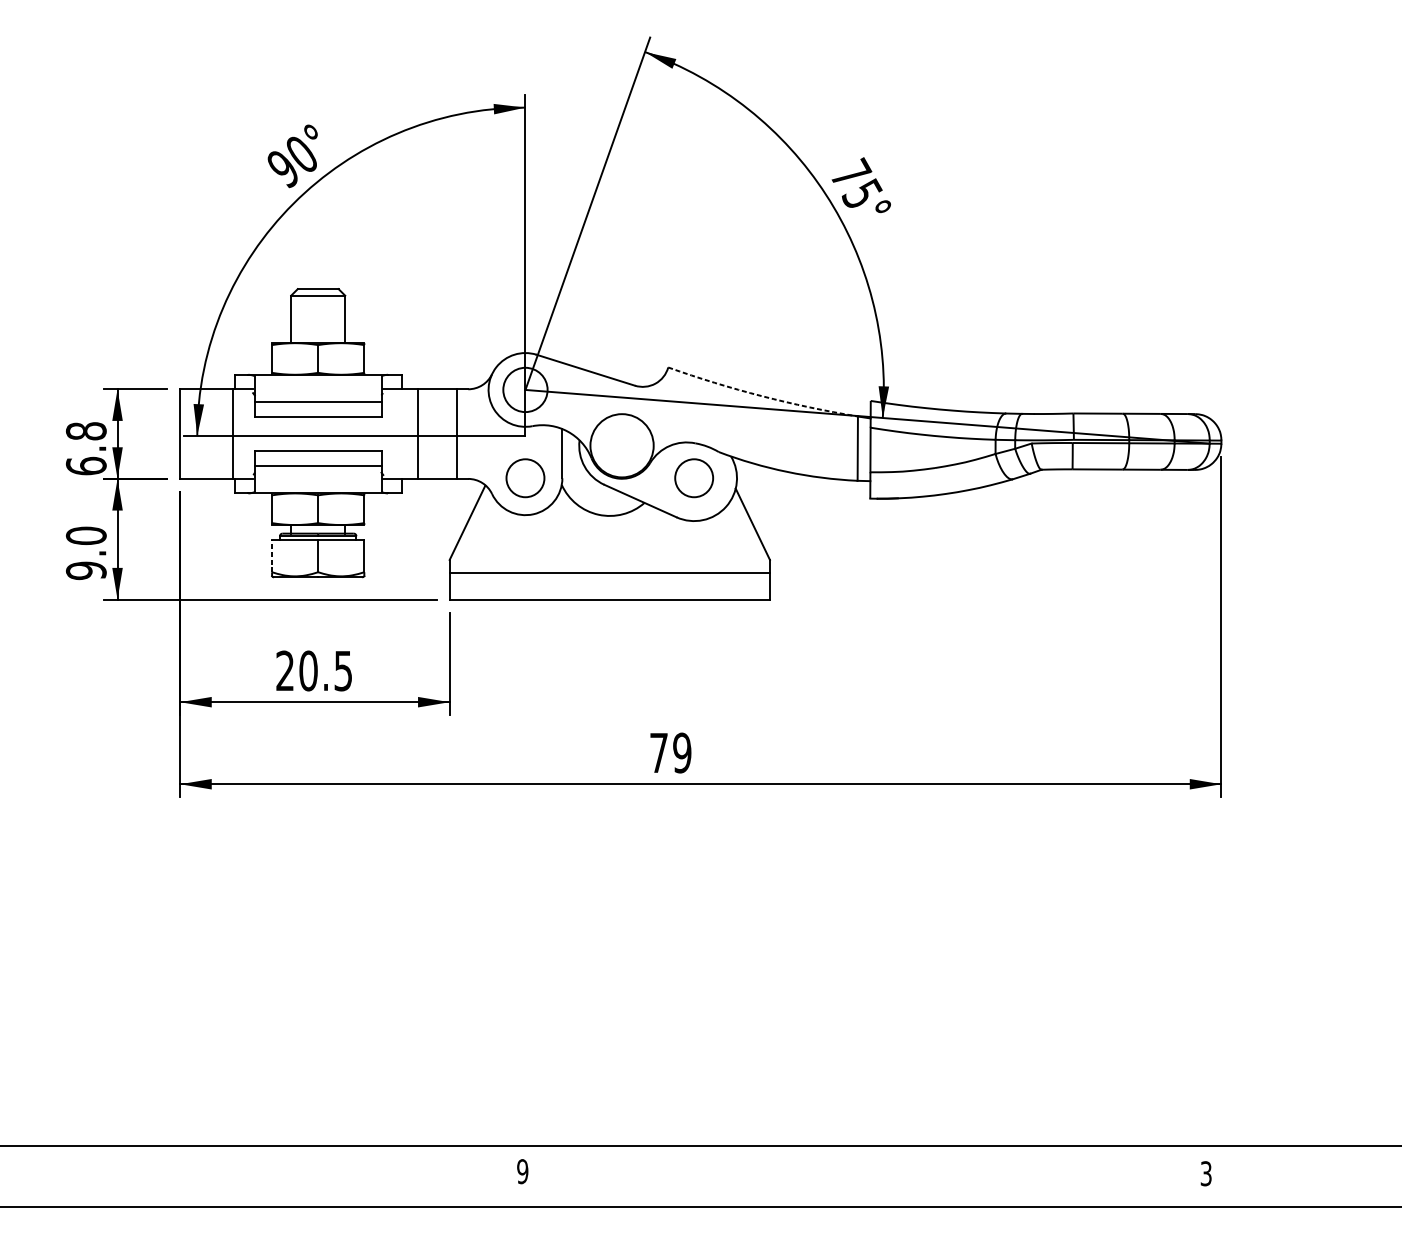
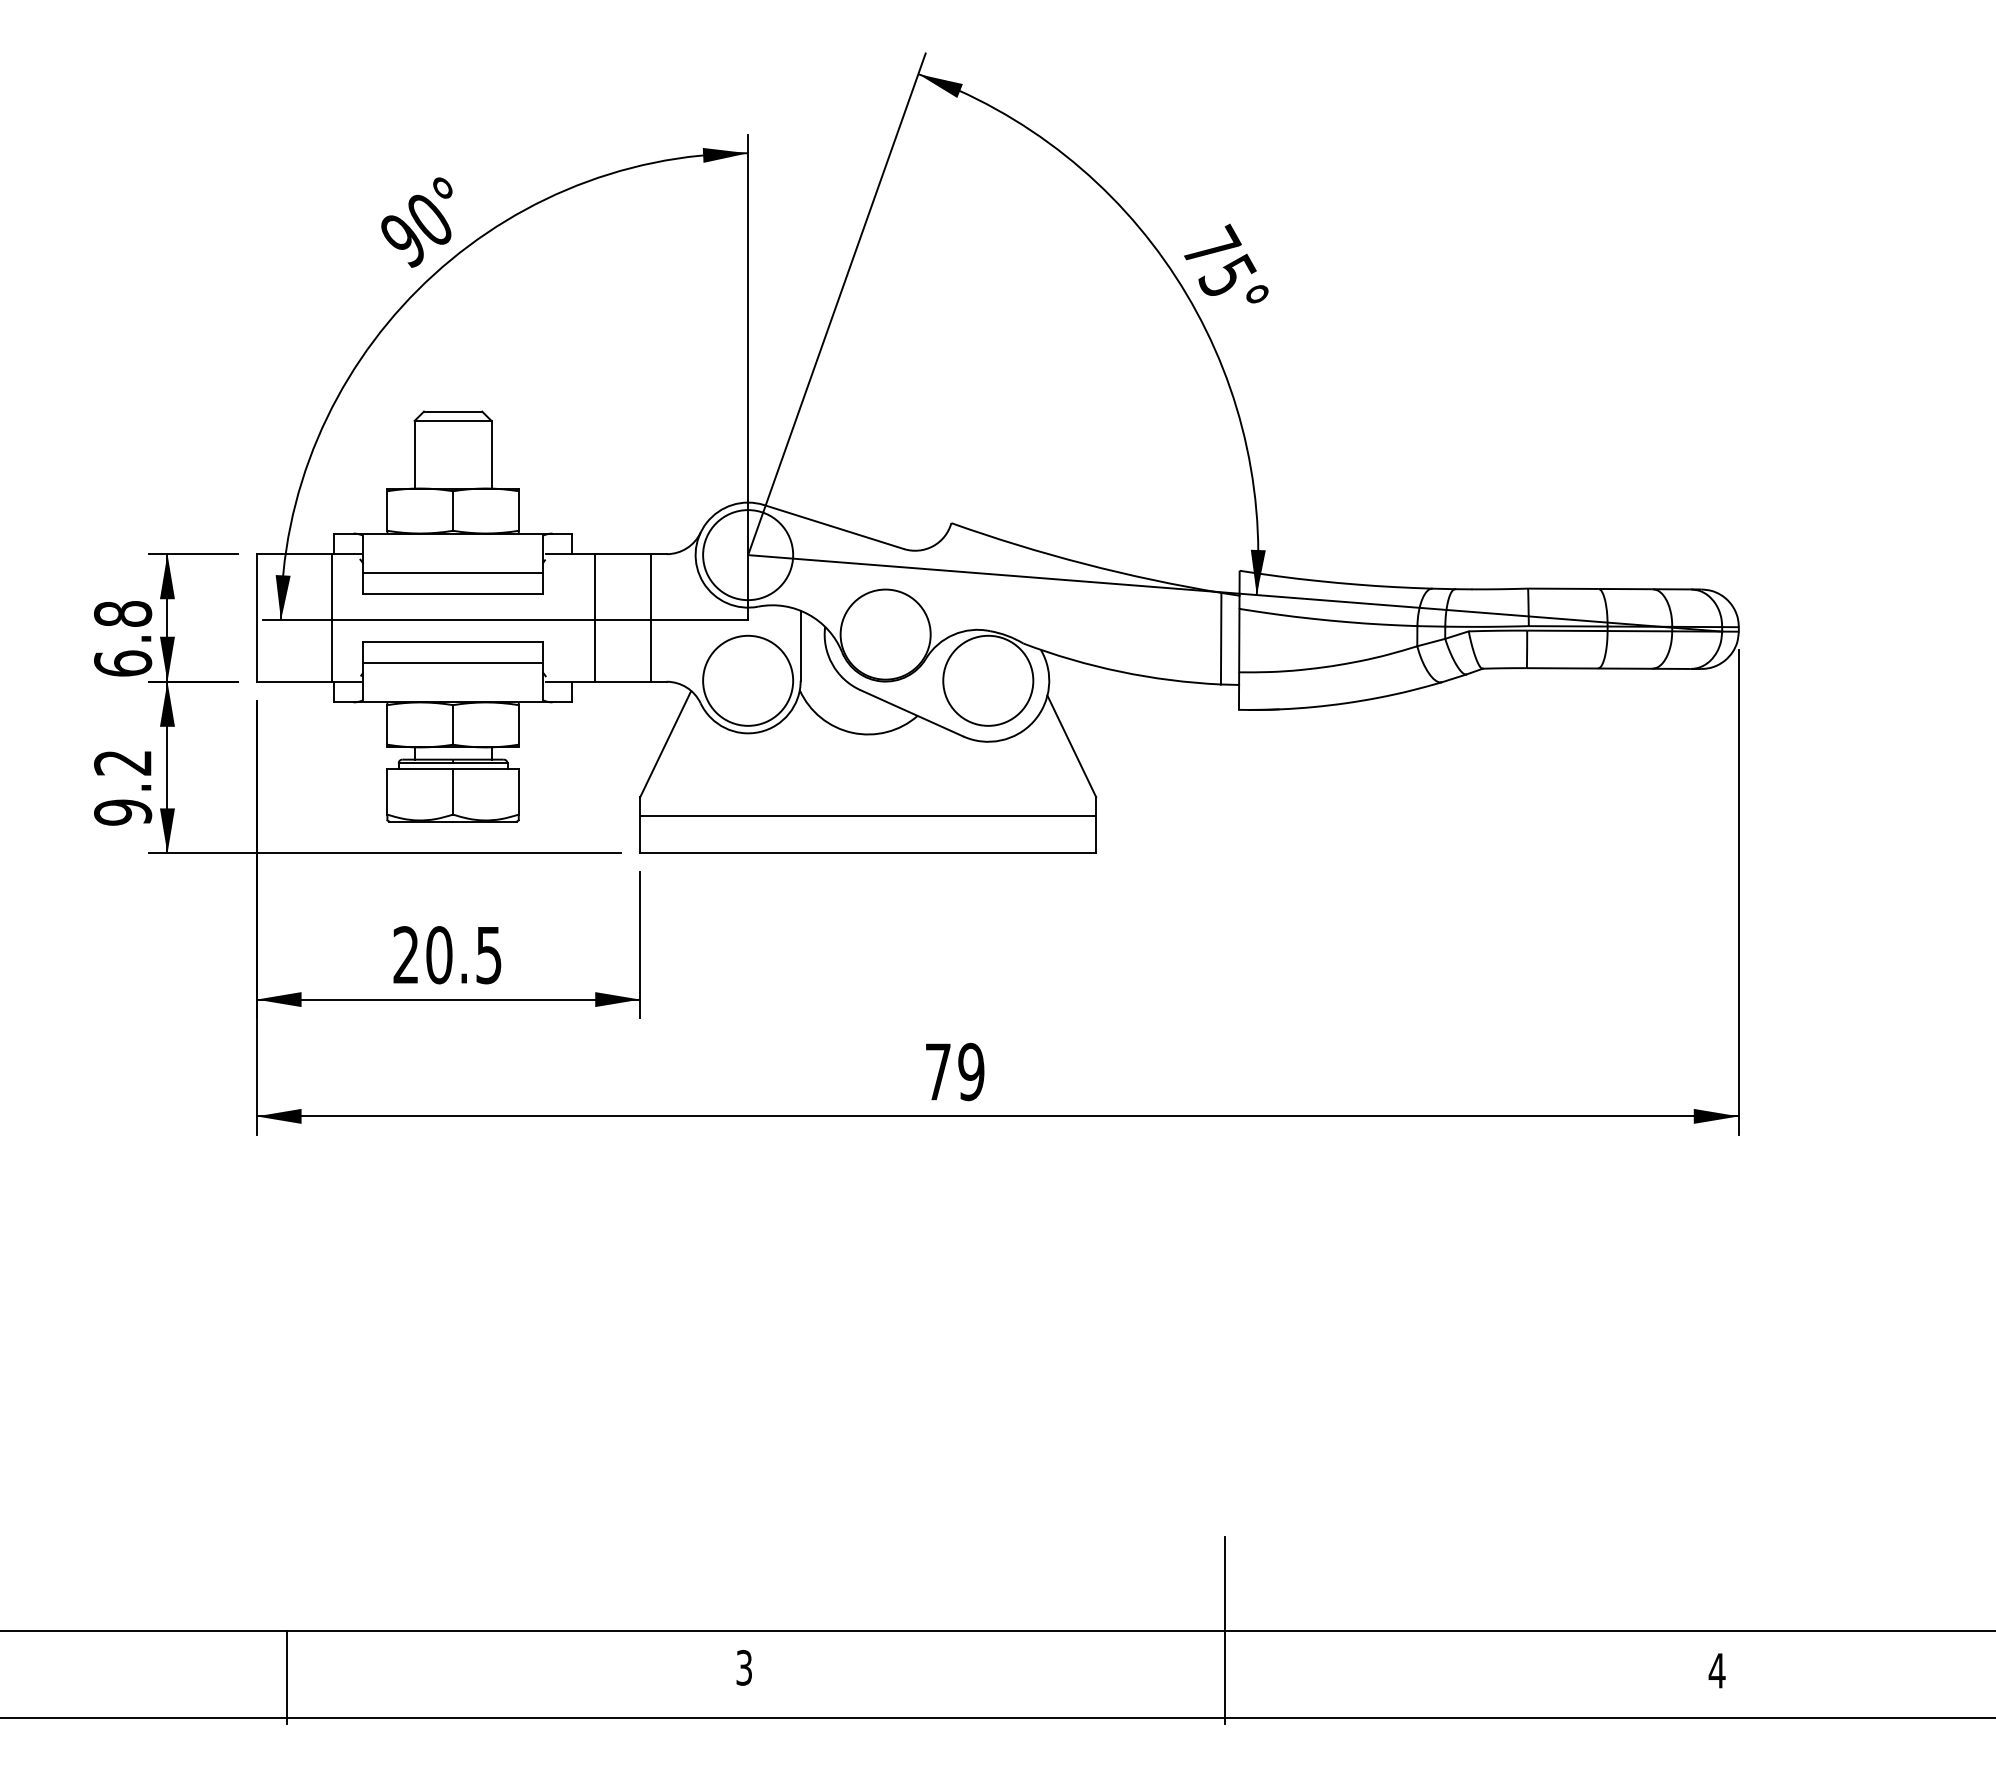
circle: (525, 390) -> (748, 555), size x1.43
arc: (761, 396) -> (1084, 564), dashed -> solid
circle: (525, 478) -> (748, 680), size x1.67
circle: (694, 478) -> (988, 680), size x1.67
text: (86, 535) -> (123, 762), 9.0 -> 9.2
line: (272, 556) -> (387, 791), dashed -> solid
line: (860, 1145) -> (1224, 1630), added
text: (522, 1171) -> (744, 1667), 9 -> 3
text: (1205, 1173) -> (1716, 1670), 3 -> 4
line: (201, 1178) -> (286, 1677), added

